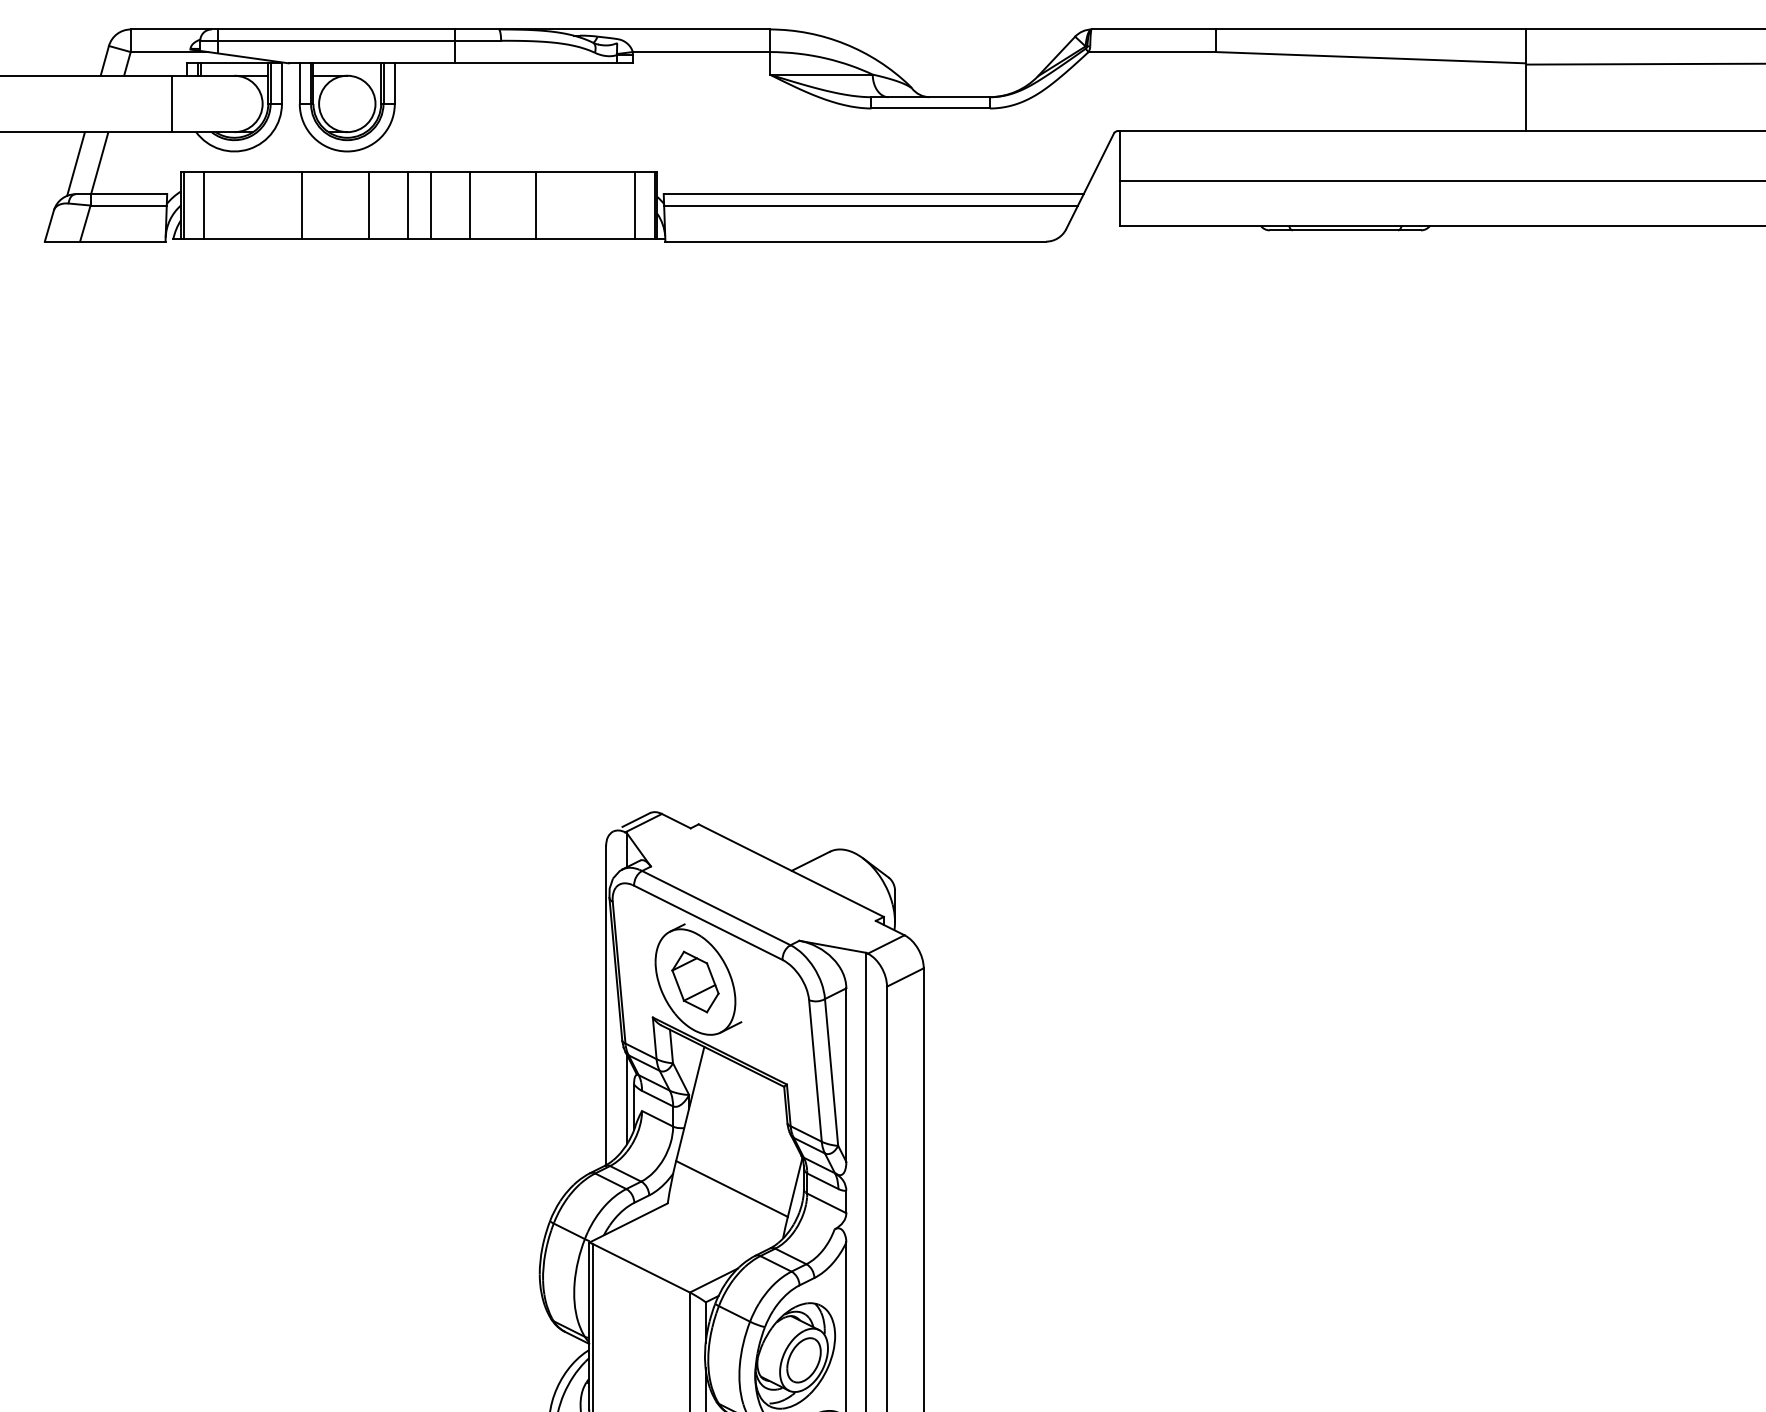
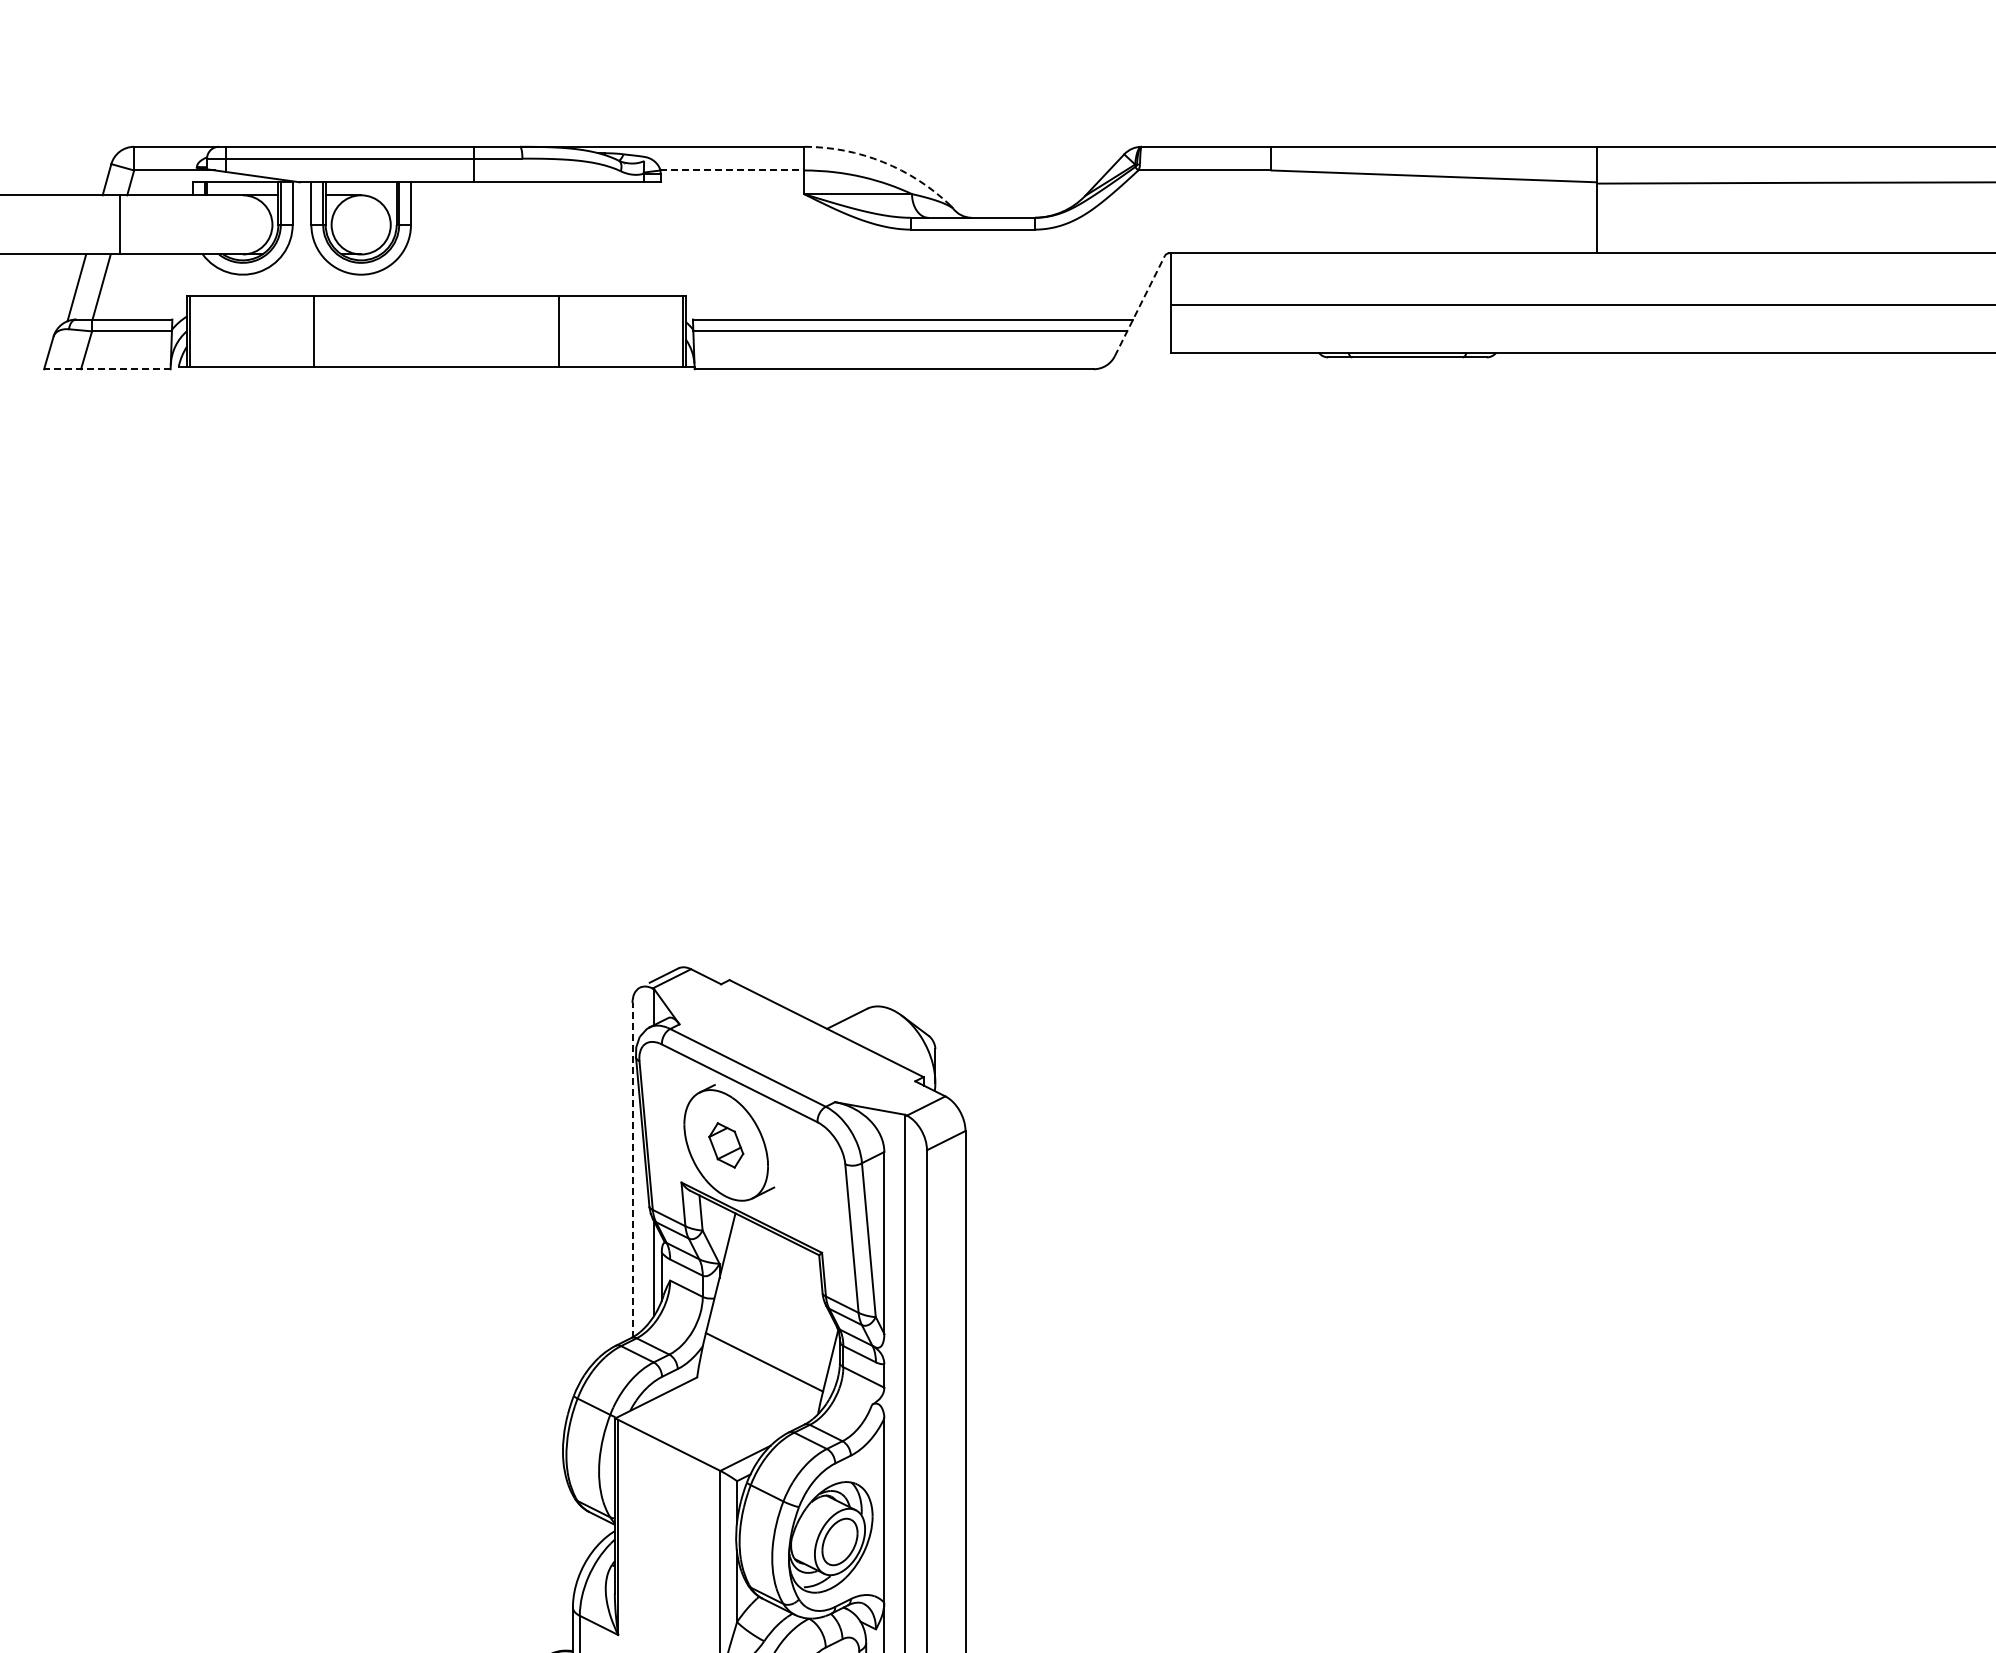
arc: (845, 44) -> (883, 162), solid -> dashed
line: (701, 52) -> (732, 170), solid -> dashed
line: (172, 103) -> (119, 224), moved
line: (1089, 181) -> (1139, 306), solid -> dashed
line: (204, 204) -> (211, 330), removed
line: (368, 204) -> (383, 330), removed
line: (407, 204) -> (424, 330), removed
line: (431, 204) -> (449, 330), removed
line: (469, 204) -> (489, 330), removed
line: (634, 204) -> (662, 330), removed
line: (104, 241) -> (106, 369), solid -> dashed
part: (695, 982) -> (726, 1145), size x0.7
line: (606, 1005) -> (632, 1170), solid -> dashed

